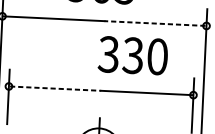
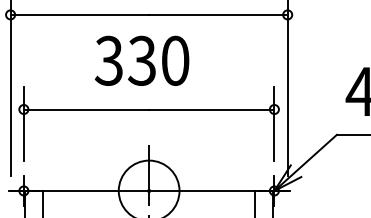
line: (154, 23) -> (217, 14), dashed -> solid
text: (132, 55) -> (141, 60), moved
line: (55, 88) -> (87, 109), dashed -> solid

